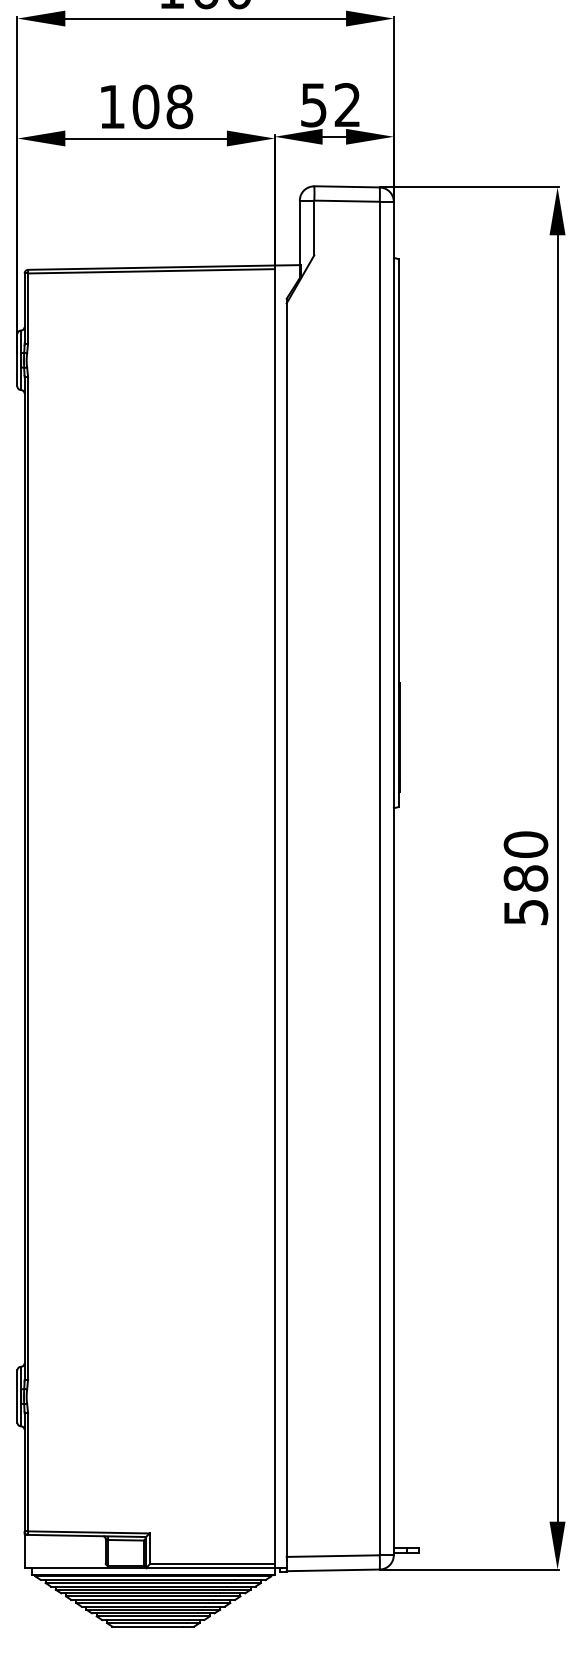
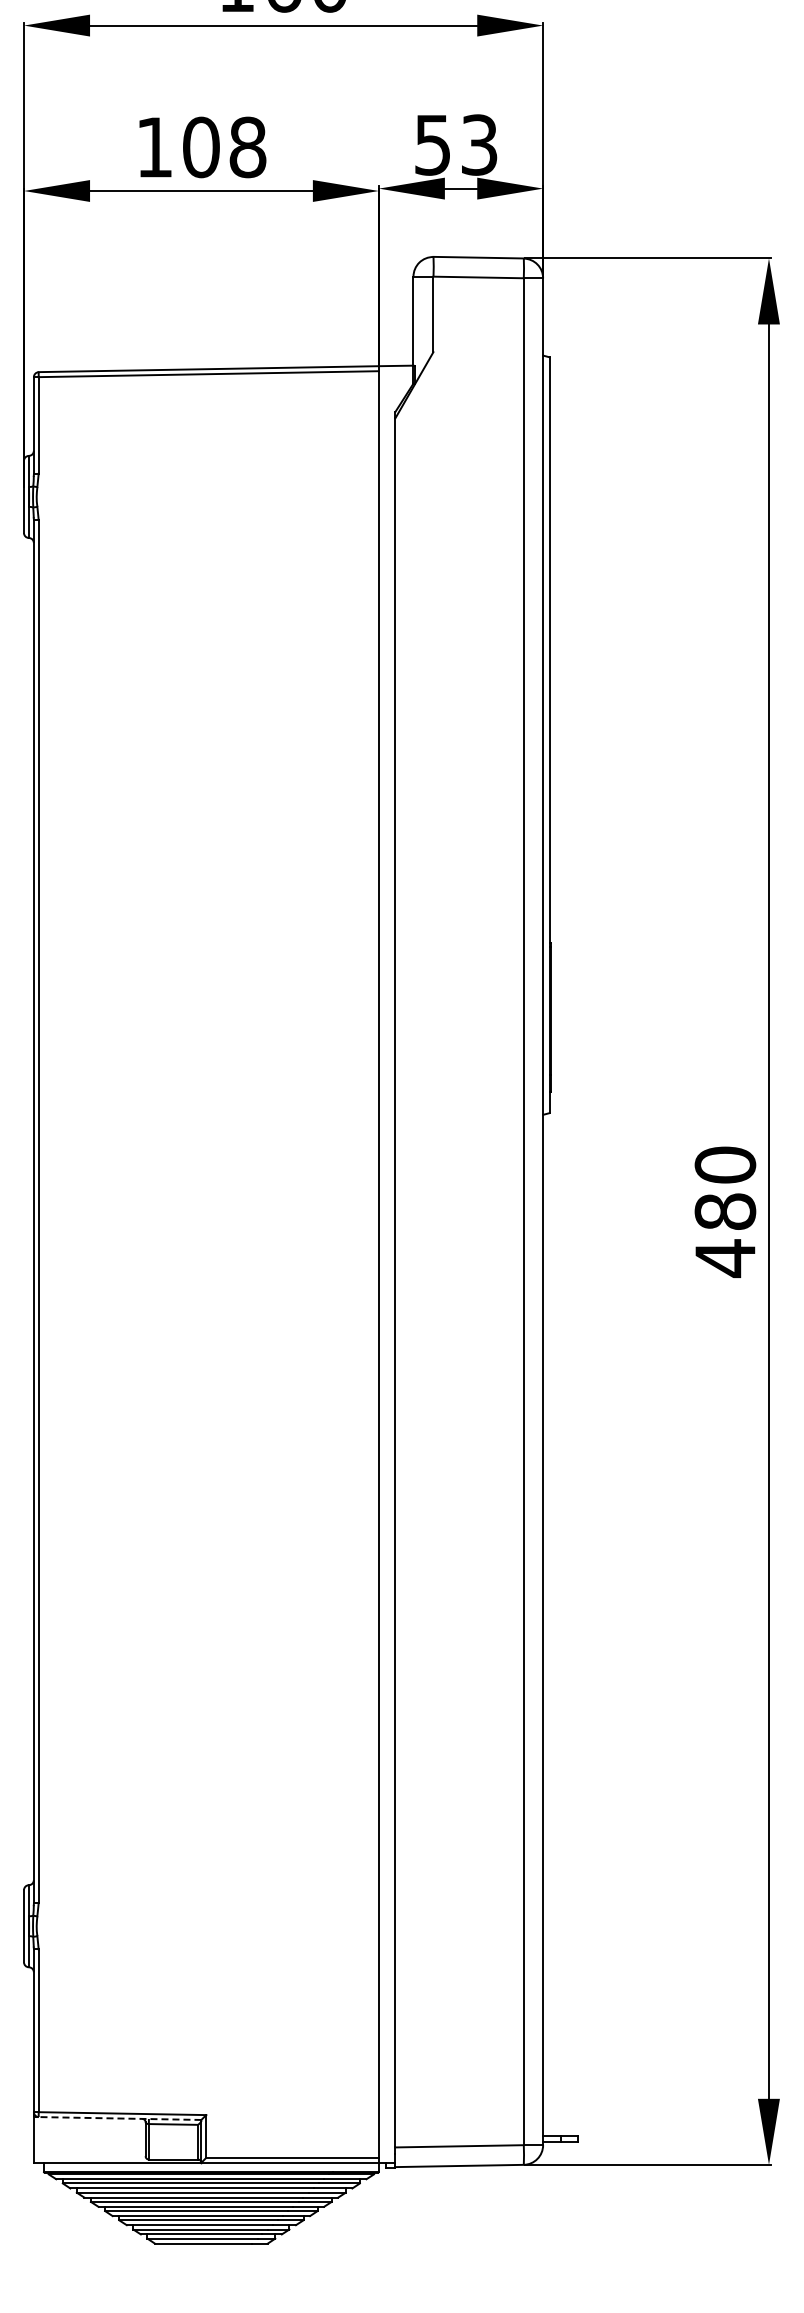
text: (347, 104) -> (479, 144), 52 -> 53
text: (526, 912) -> (725, 1258), 580 -> 480
line: (86, 1535) -> (119, 2118), solid -> dashed

